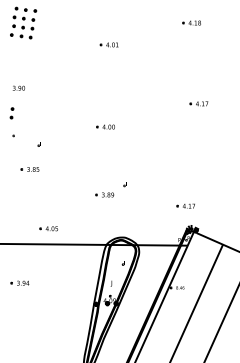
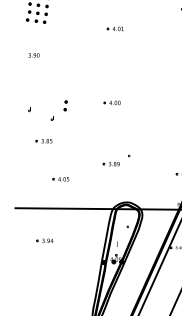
text: (18, 87) -> (33, 54), moved
part: (11, 113) -> (65, 106), moved
part: (48, 228) -> (60, 178), moved
part: (19, 282) -> (44, 240), moved

